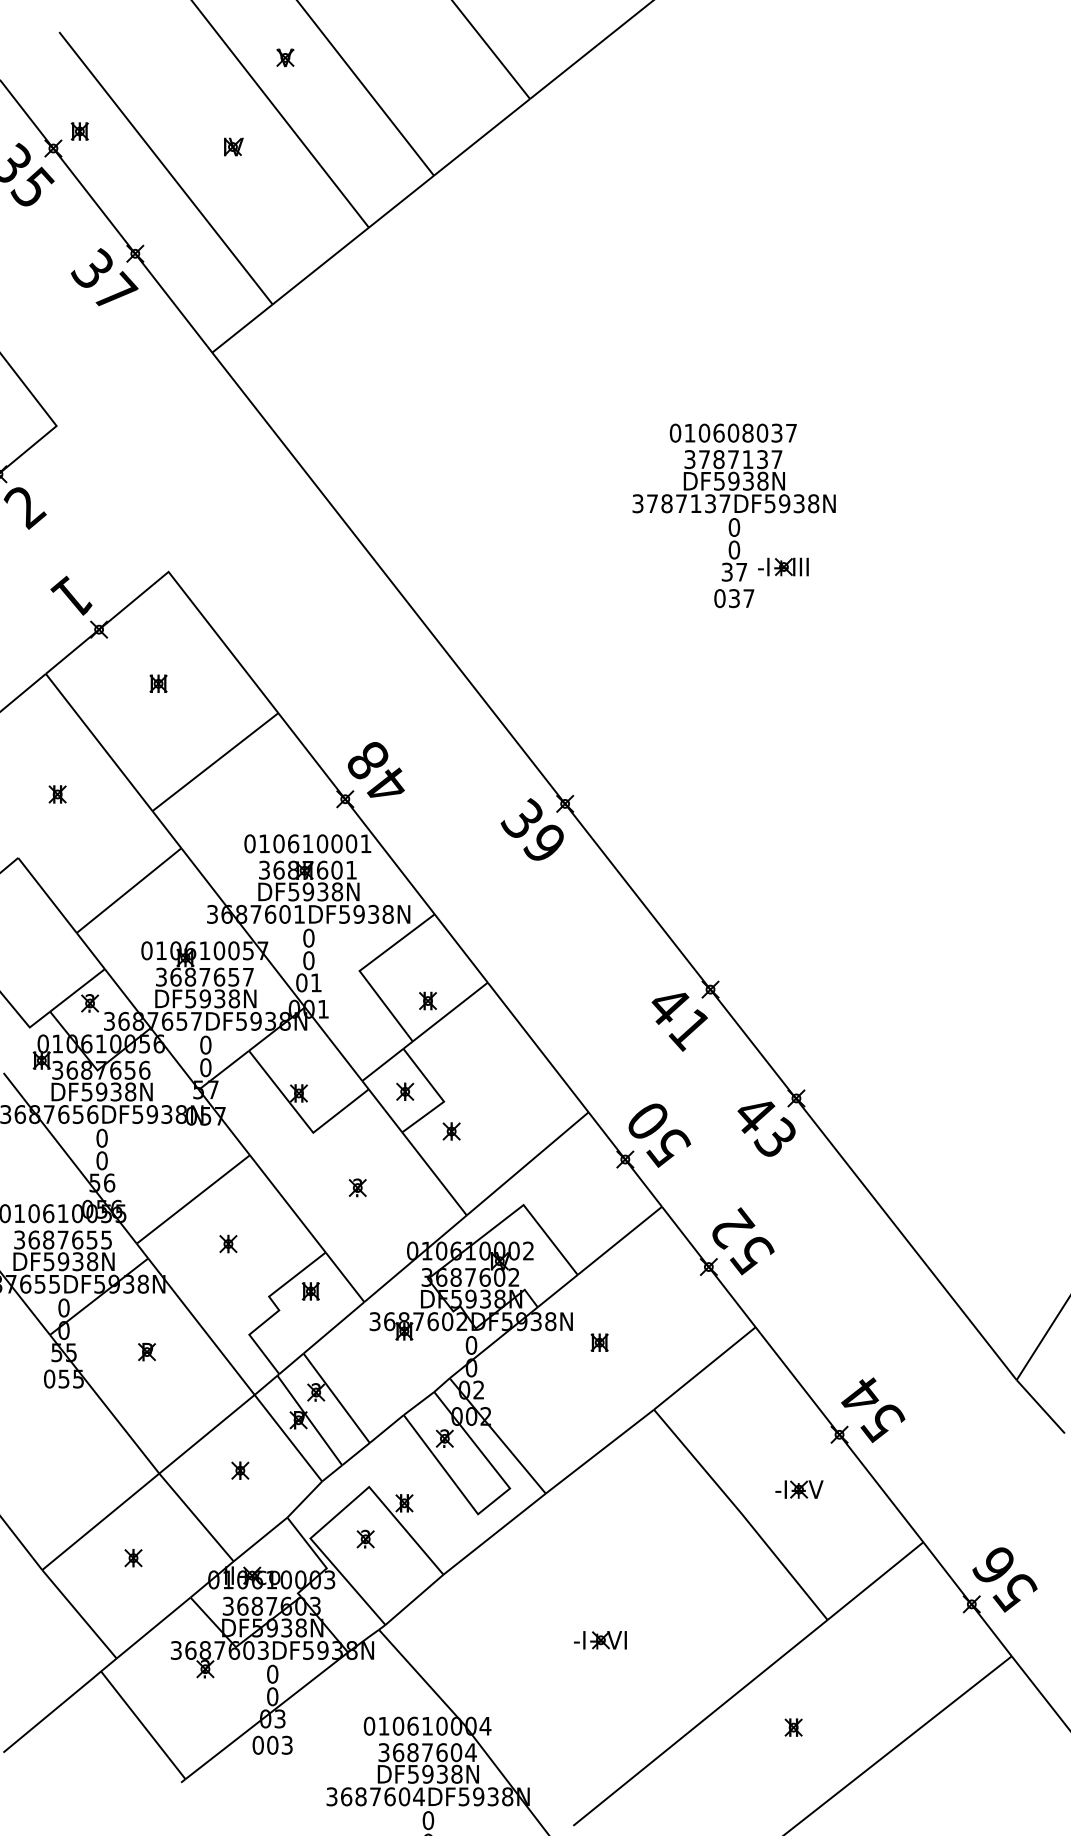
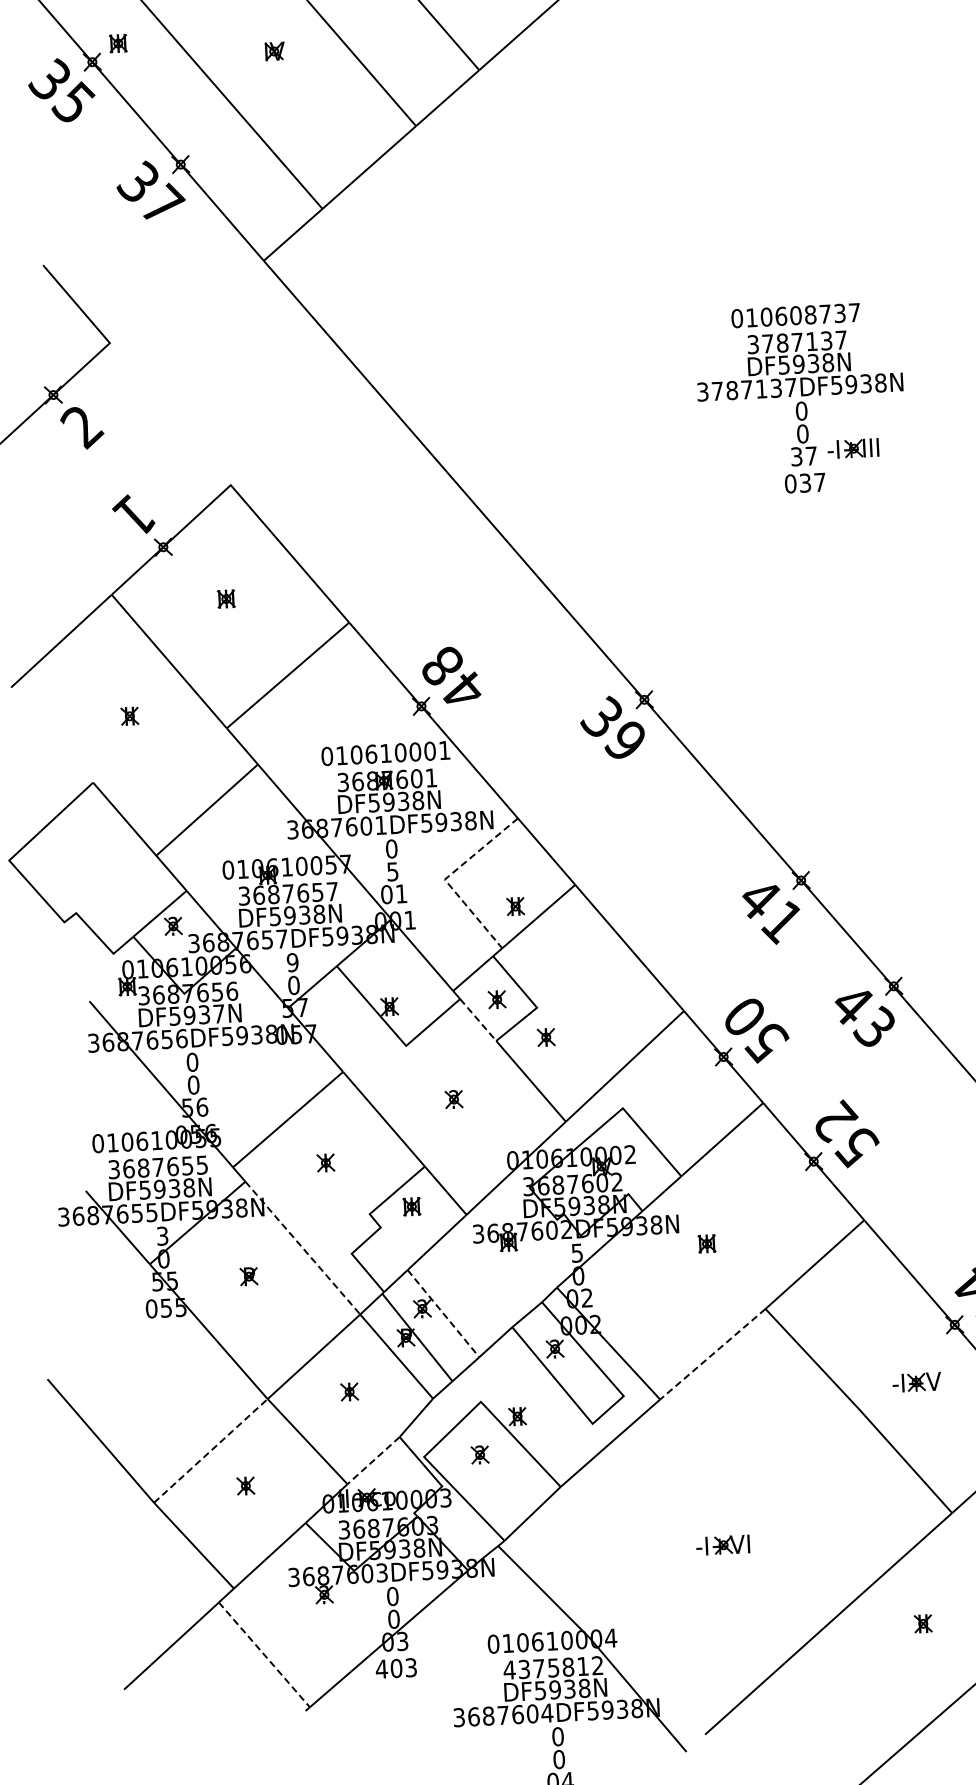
text: (762, 432) -> (825, 313), 010608037 -> 010608737
text: (308, 960) -> (392, 871), 0 -> 5
line: (361, 969) -> (446, 878), solid -> dashed
text: (205, 1044) -> (292, 962), 0 -> 9
text: (130, 1091) -> (218, 1013), DF5938N -> DF5937N
line: (385, 1111) -> (478, 1020), solid -> dashed
text: (63, 1307) -> (162, 1235), 0 -> 3
line: (202, 1327) -> (303, 1248), solid -> dashed
text: (471, 1344) -> (577, 1252), 0 -> 5
line: (336, 1398) -> (443, 1313), solid -> dashed
line: (599, 1451) -> (712, 1354), solid -> dashed
line: (101, 1521) -> (211, 1450), solid -> dashed
line: (260, 1539) -> (373, 1460), solid -> dashed
line: (143, 1725) -> (264, 1655), solid -> dashed
text: (258, 1744) -> (382, 1668), 003 -> 403
text: (427, 1752) -> (553, 1667), 3687604 -> 4375812

